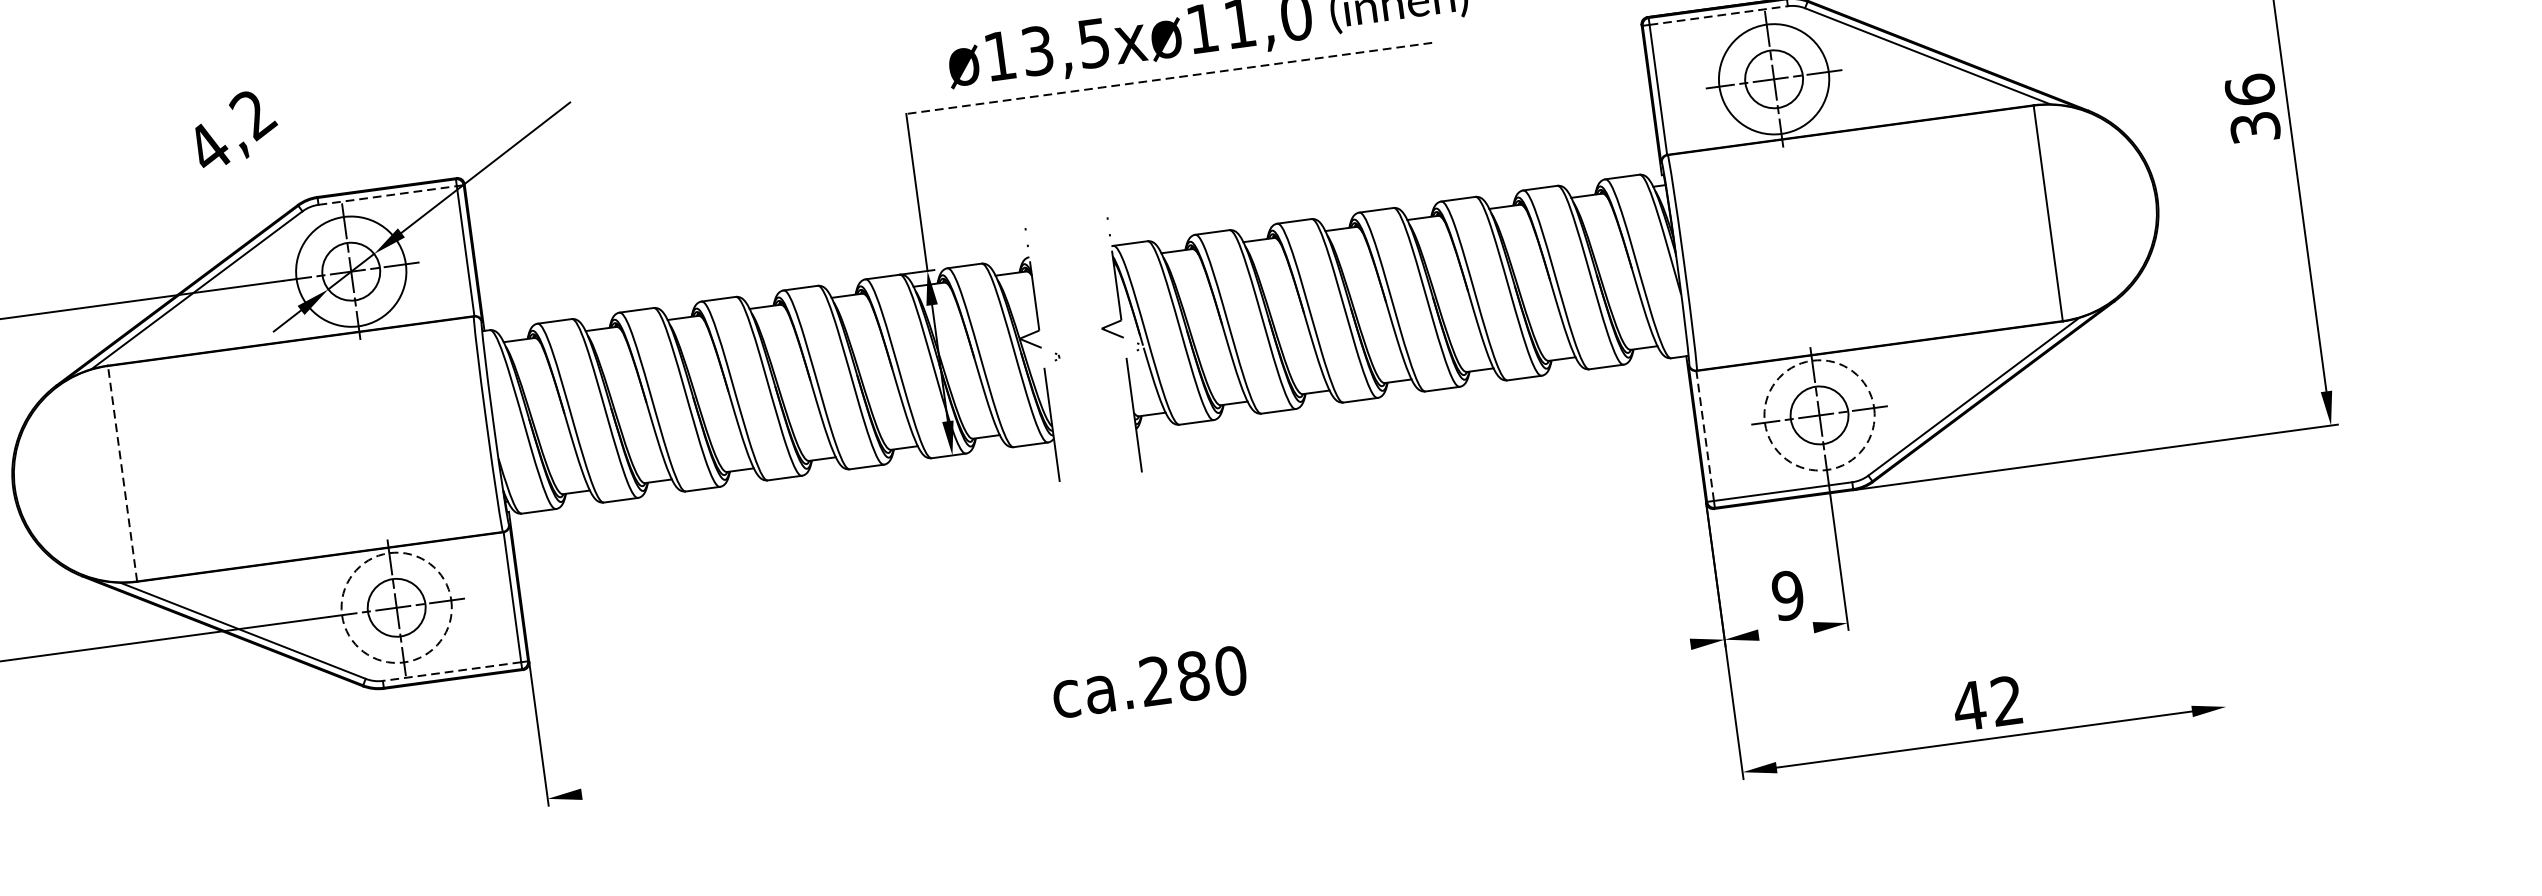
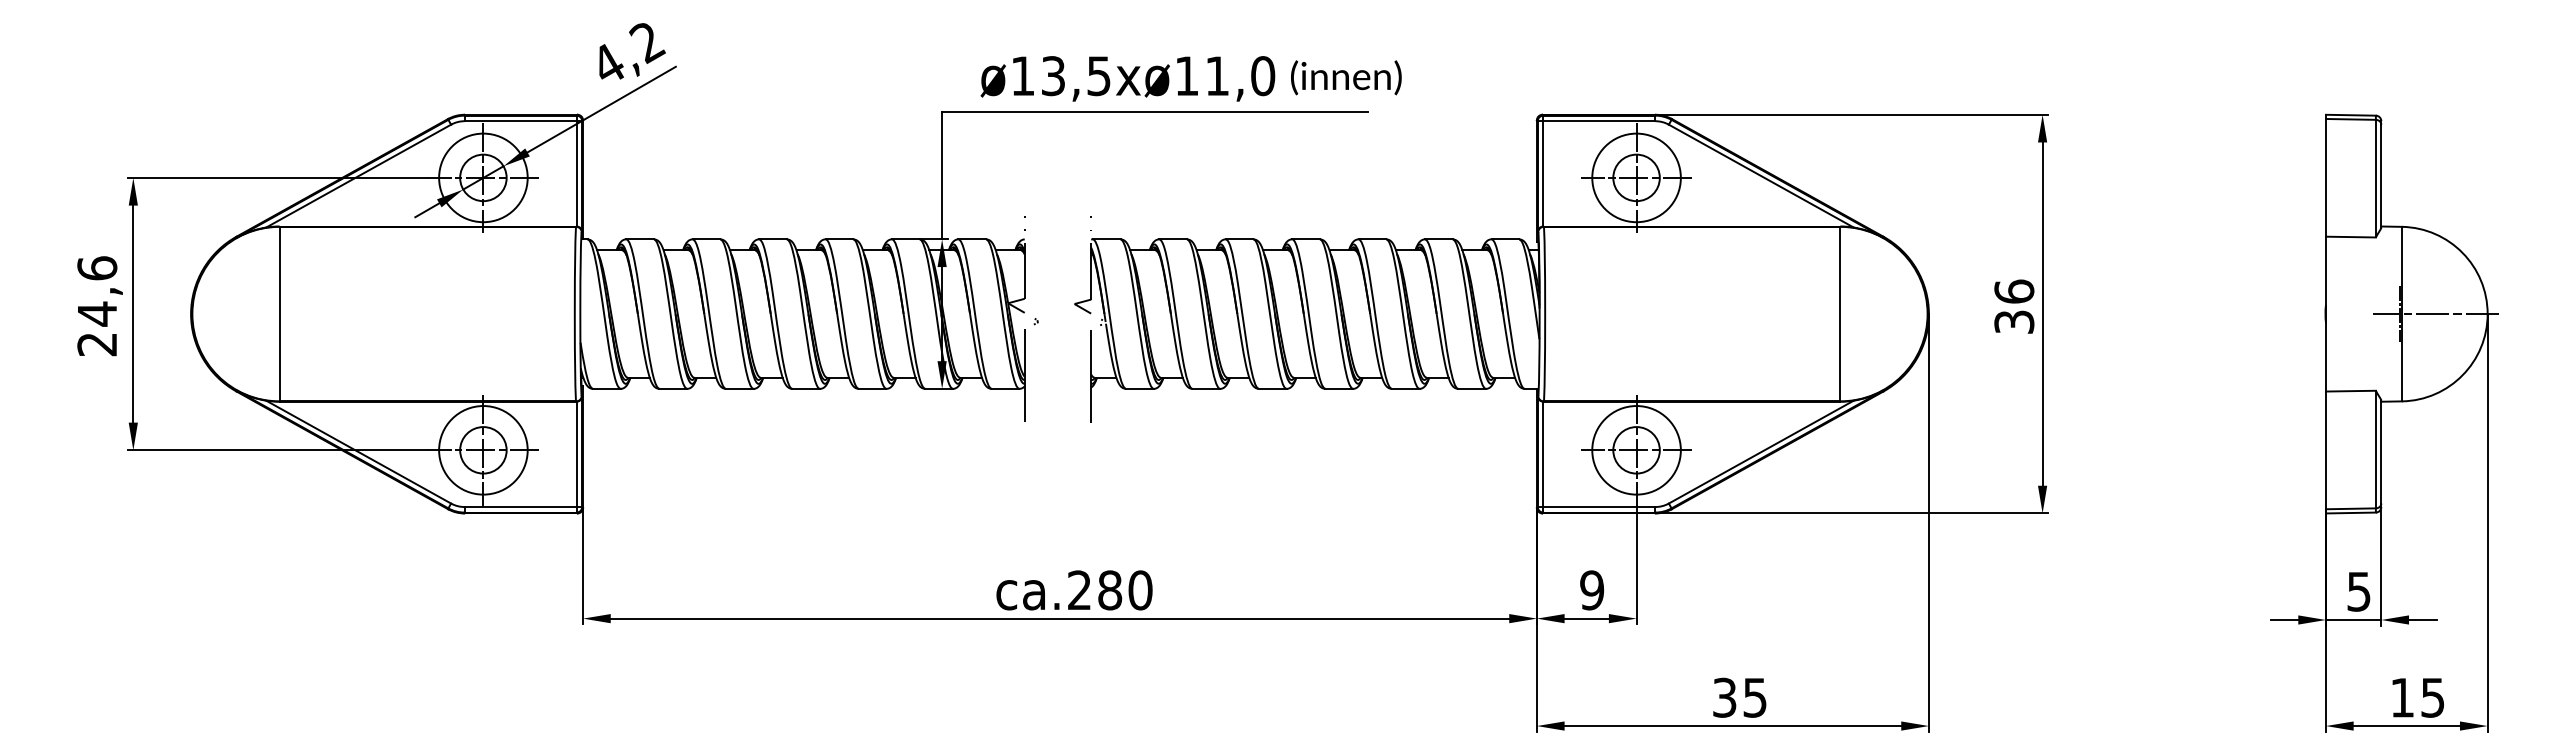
line: (1718, 15) -> (1599, 121), dashed -> solid
line: (1168, 79) -> (1154, 112), dashed -> solid
text: (2252, 108) -> (2014, 306), moved
text: (236, 128) -> (632, 51), moved
line: (388, 195) -> (521, 121), dashed -> solid
circle: (1819, 415) -> (1636, 450), dashed -> solid
line: (1705, 436) -> (1543, 454), dashed -> solid
line: (2191, 455) -> (1928, 522), added
line: (122, 472) -> (279, 313), dashed -> solid
circle: (396, 608) -> (483, 450), dashed -> solid
line: (1785, 631) -> (1586, 618), added
line: (451, 672) -> (520, 507), dashed -> solid
text: (1987, 703) -> (1739, 697), 42 -> 35
line: (1135, 719) -> (1059, 618), added

